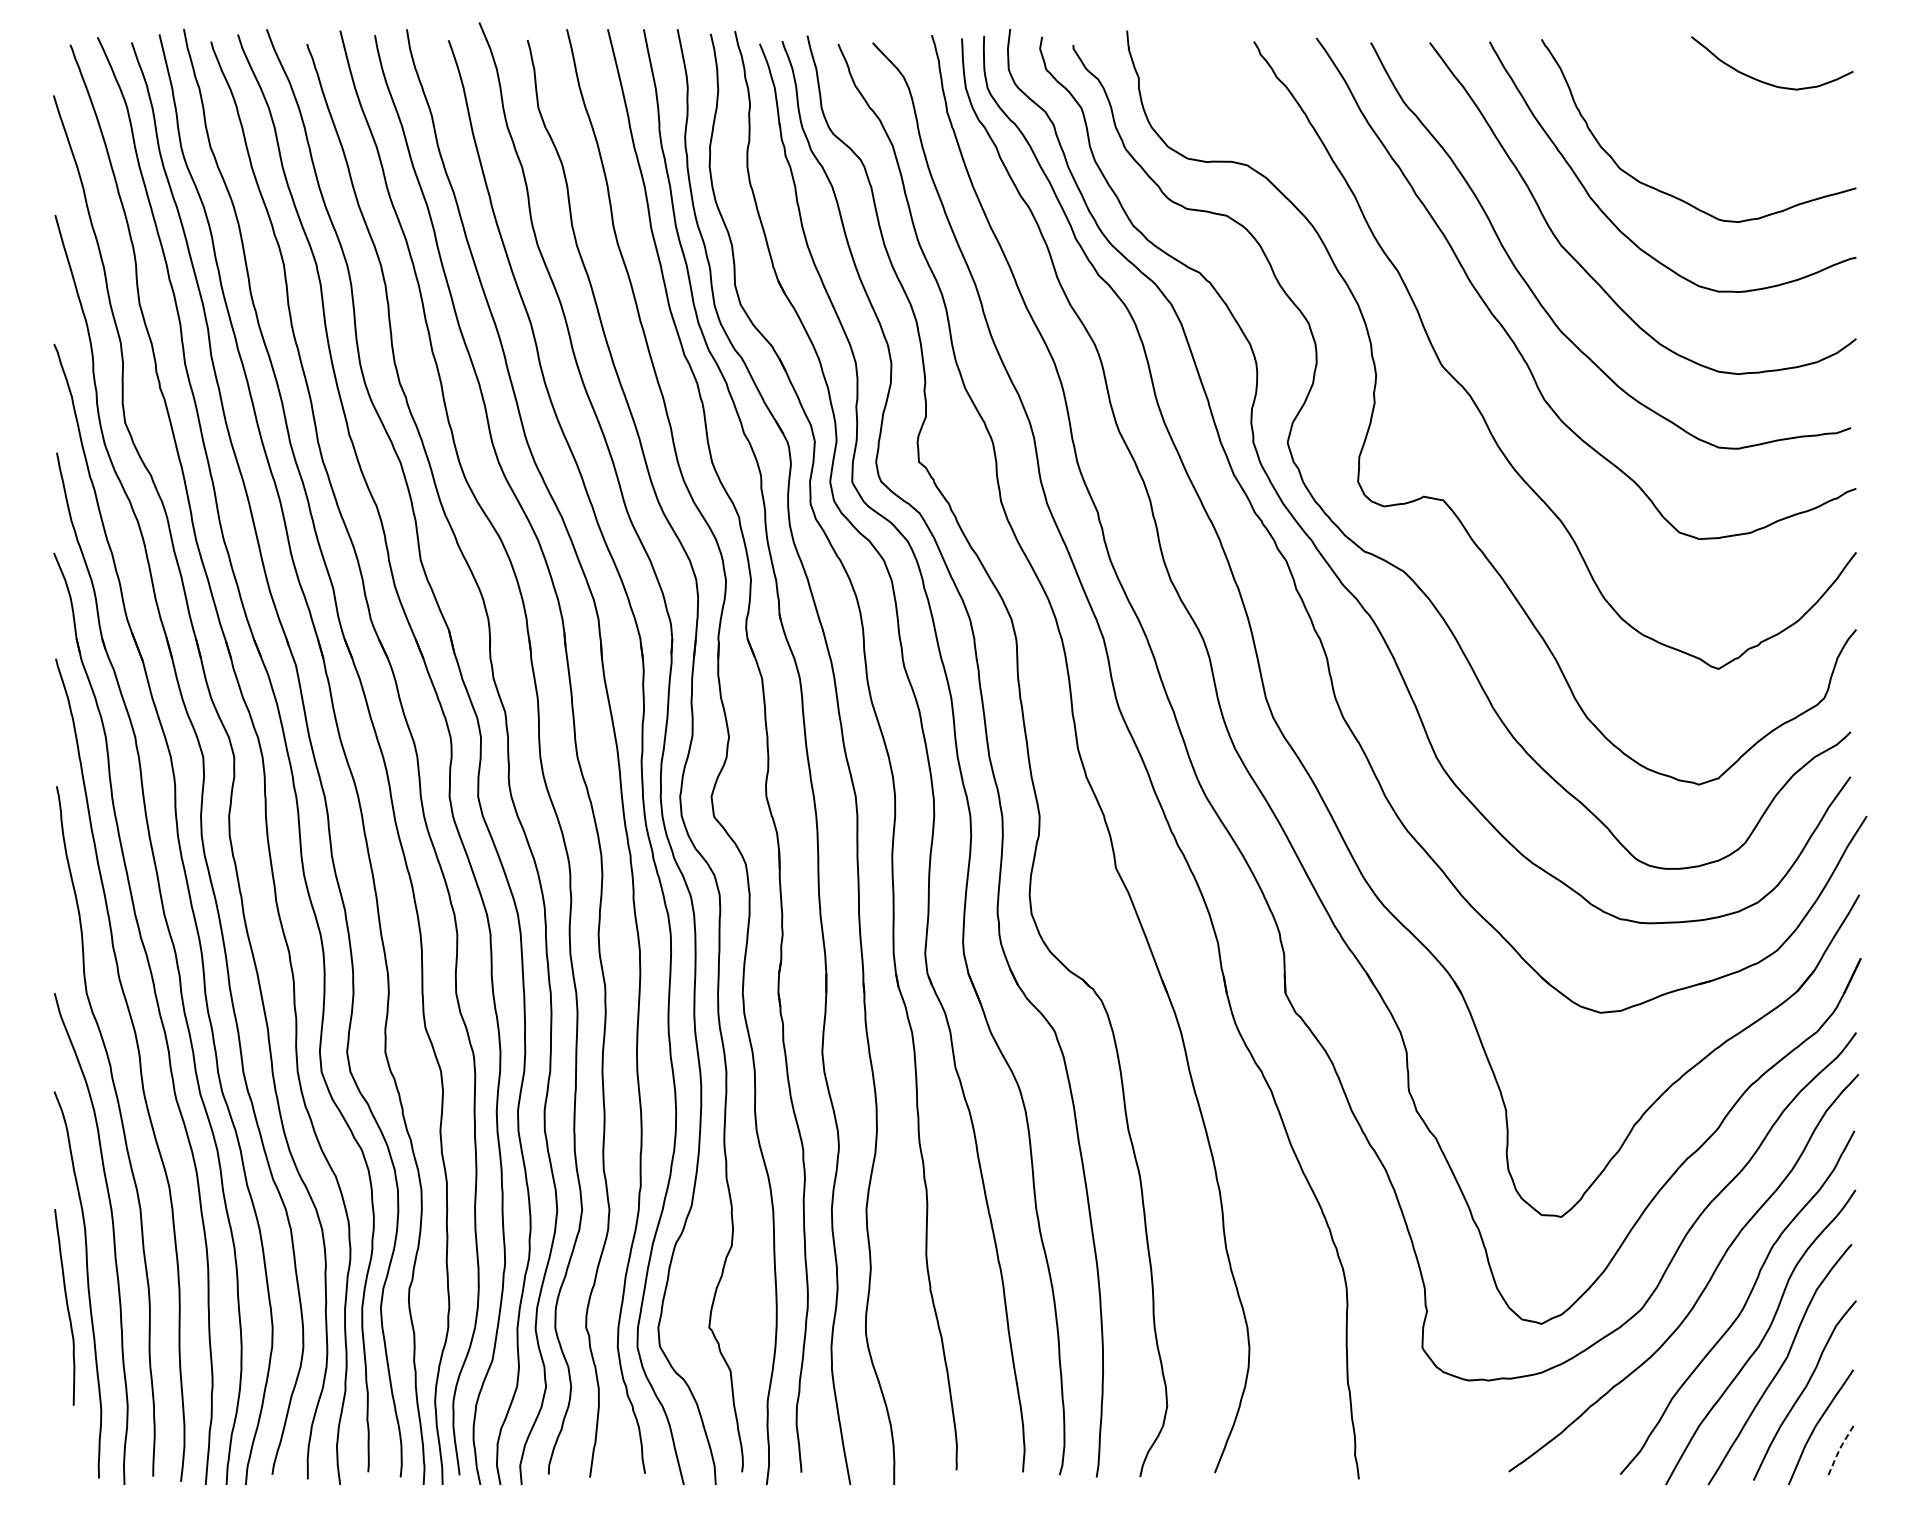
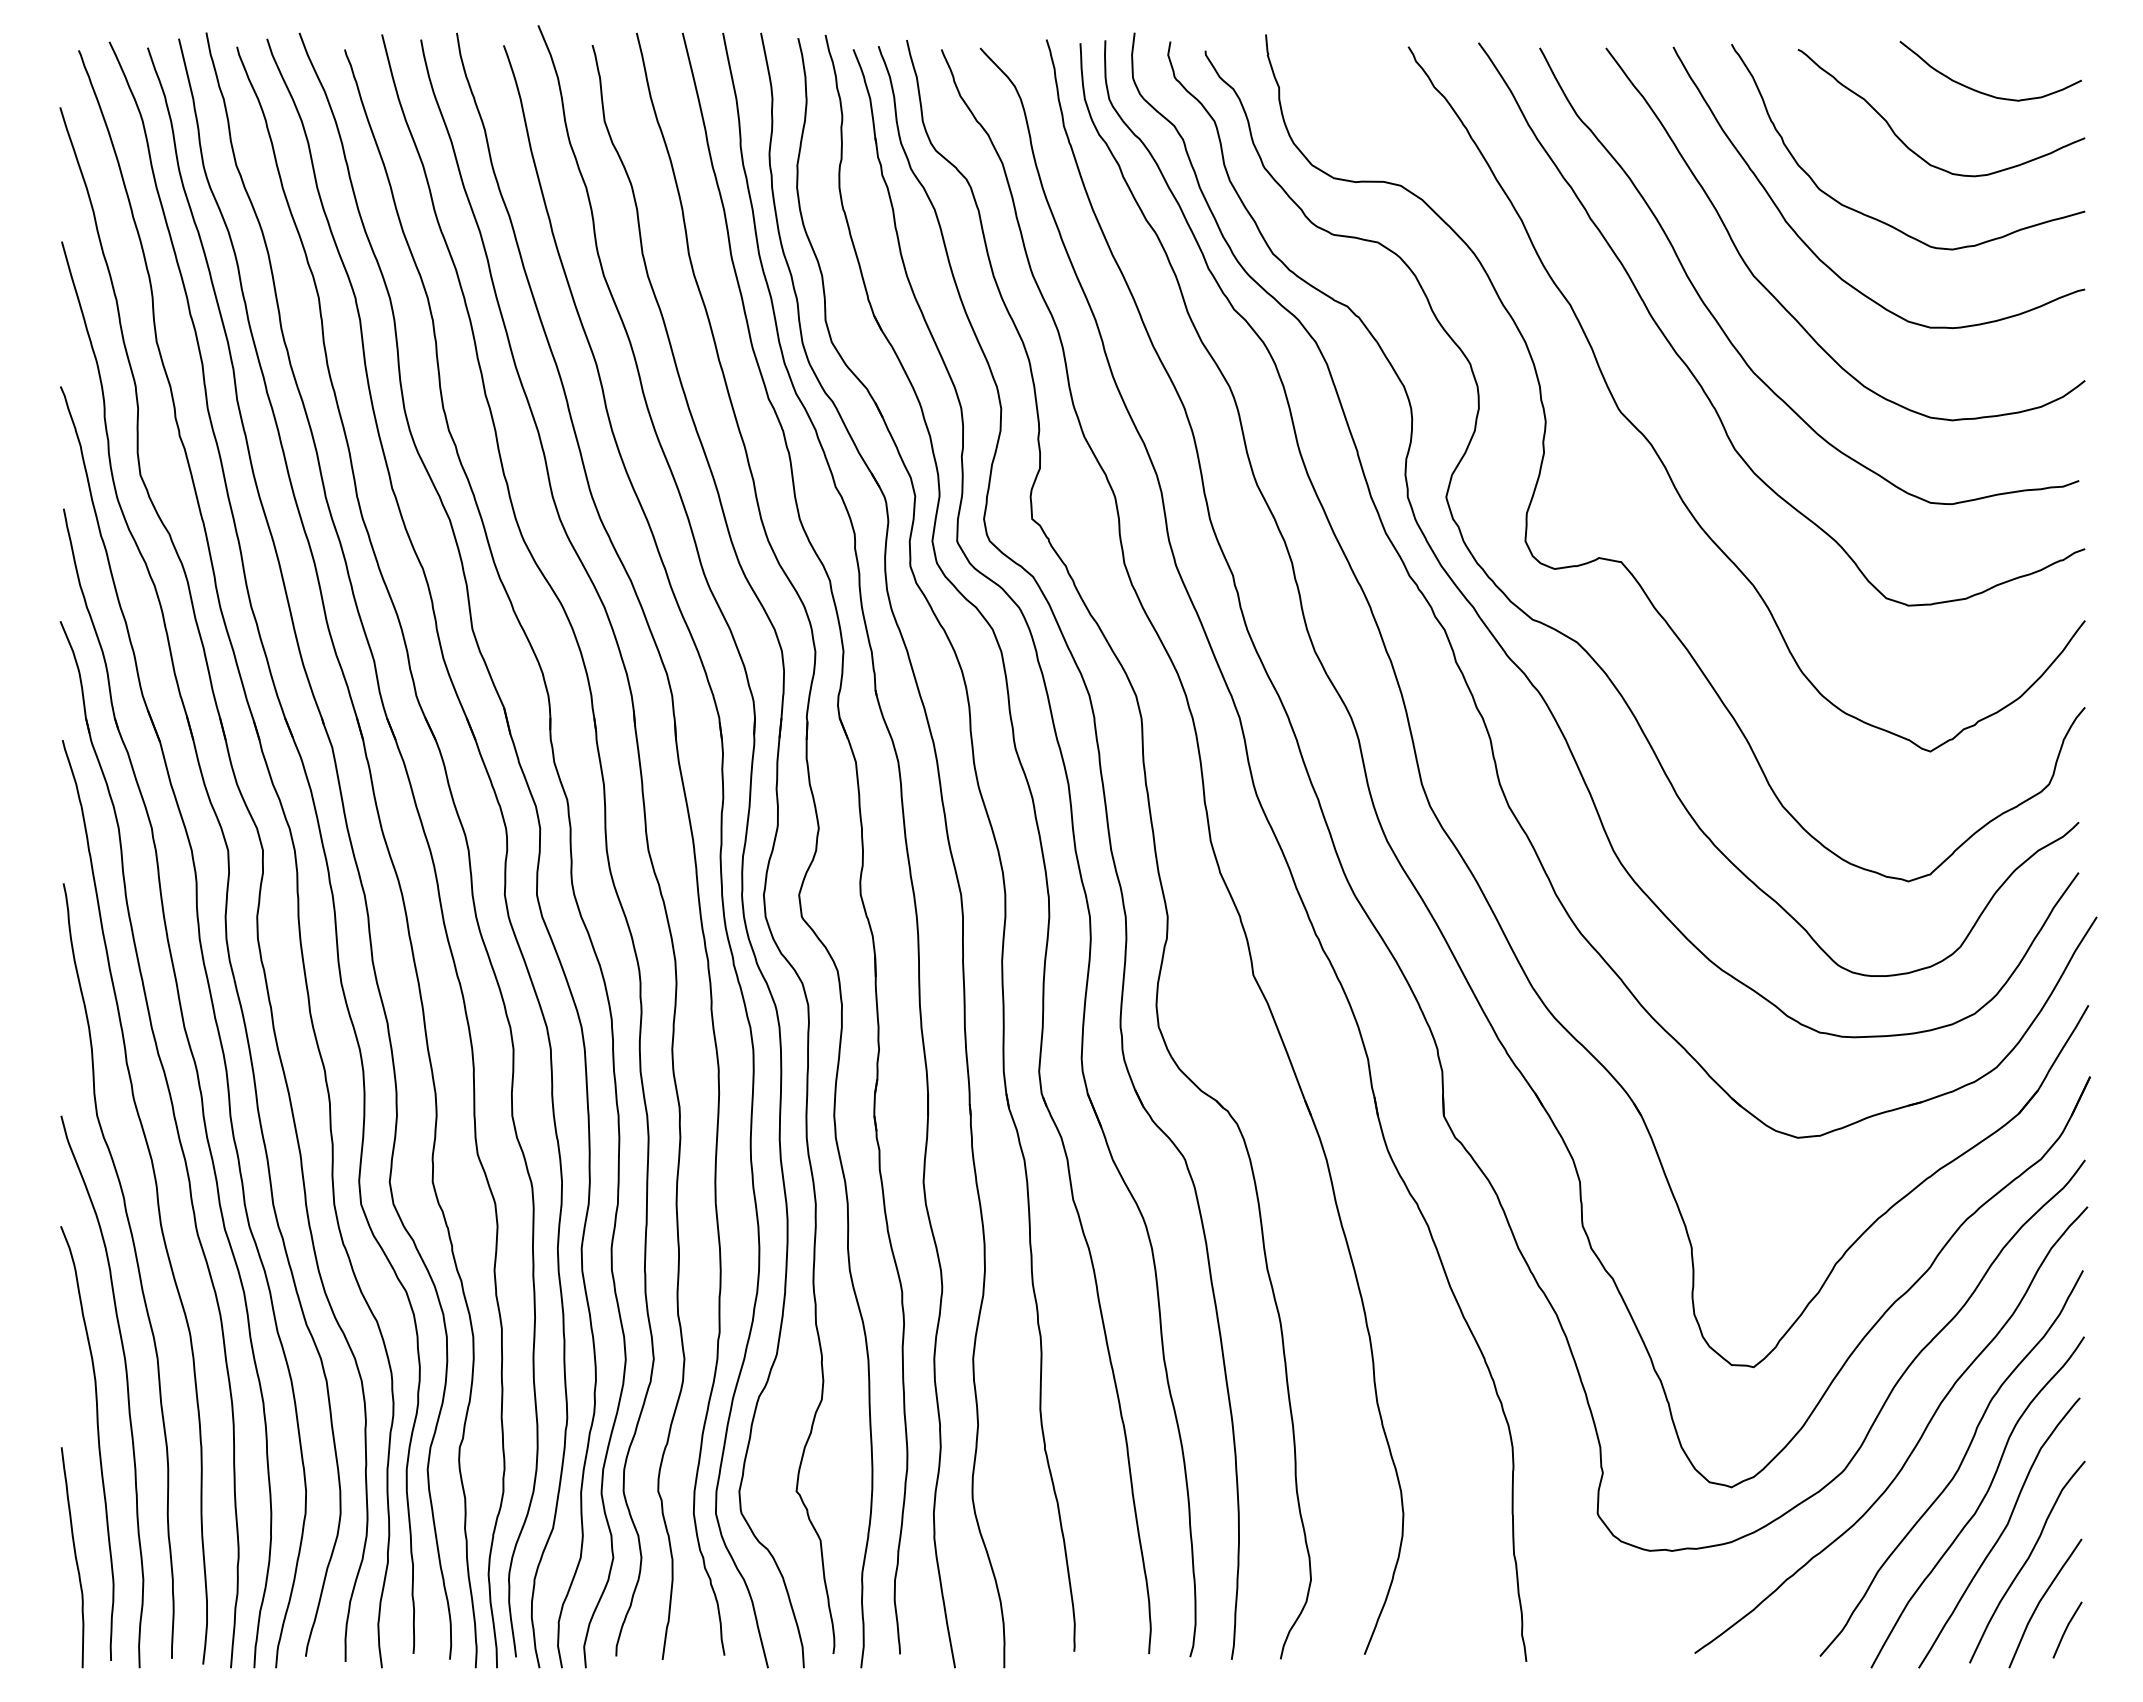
curve: (1703, 133) -> (1913, 150), added
curve: (66, 1306) -> (74, 1556), moved
line: (1839, 1450) -> (2066, 1629), dashed -> solid

